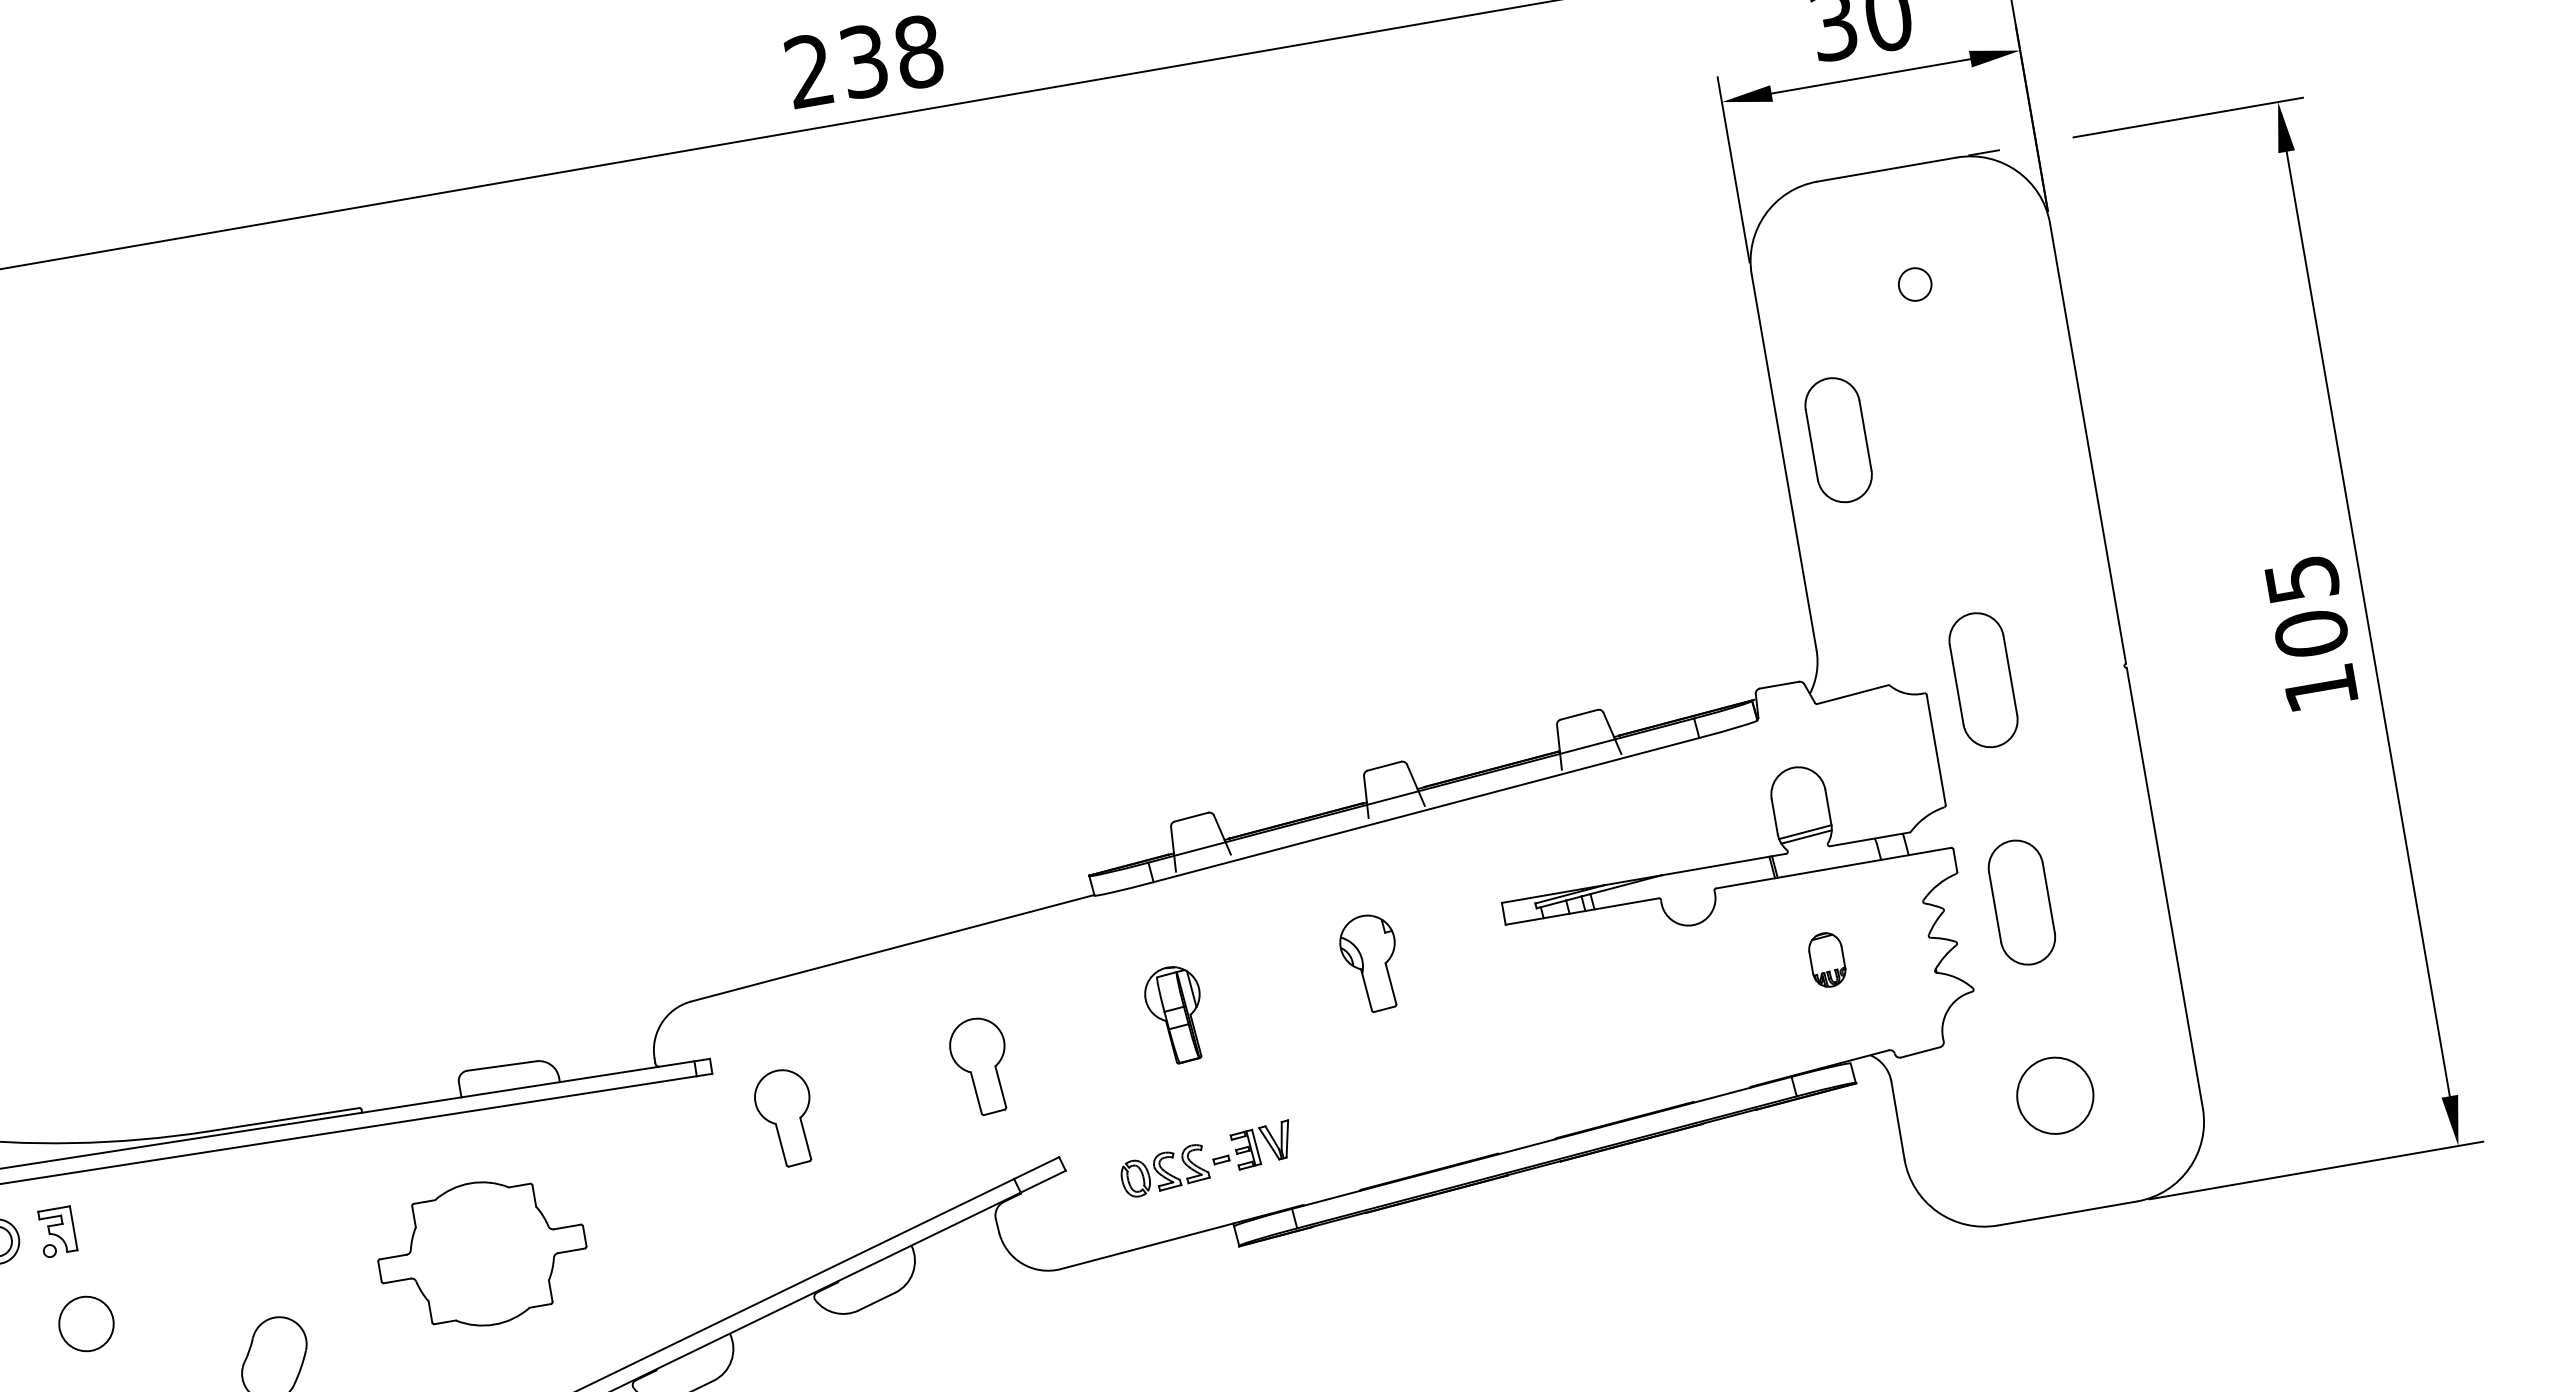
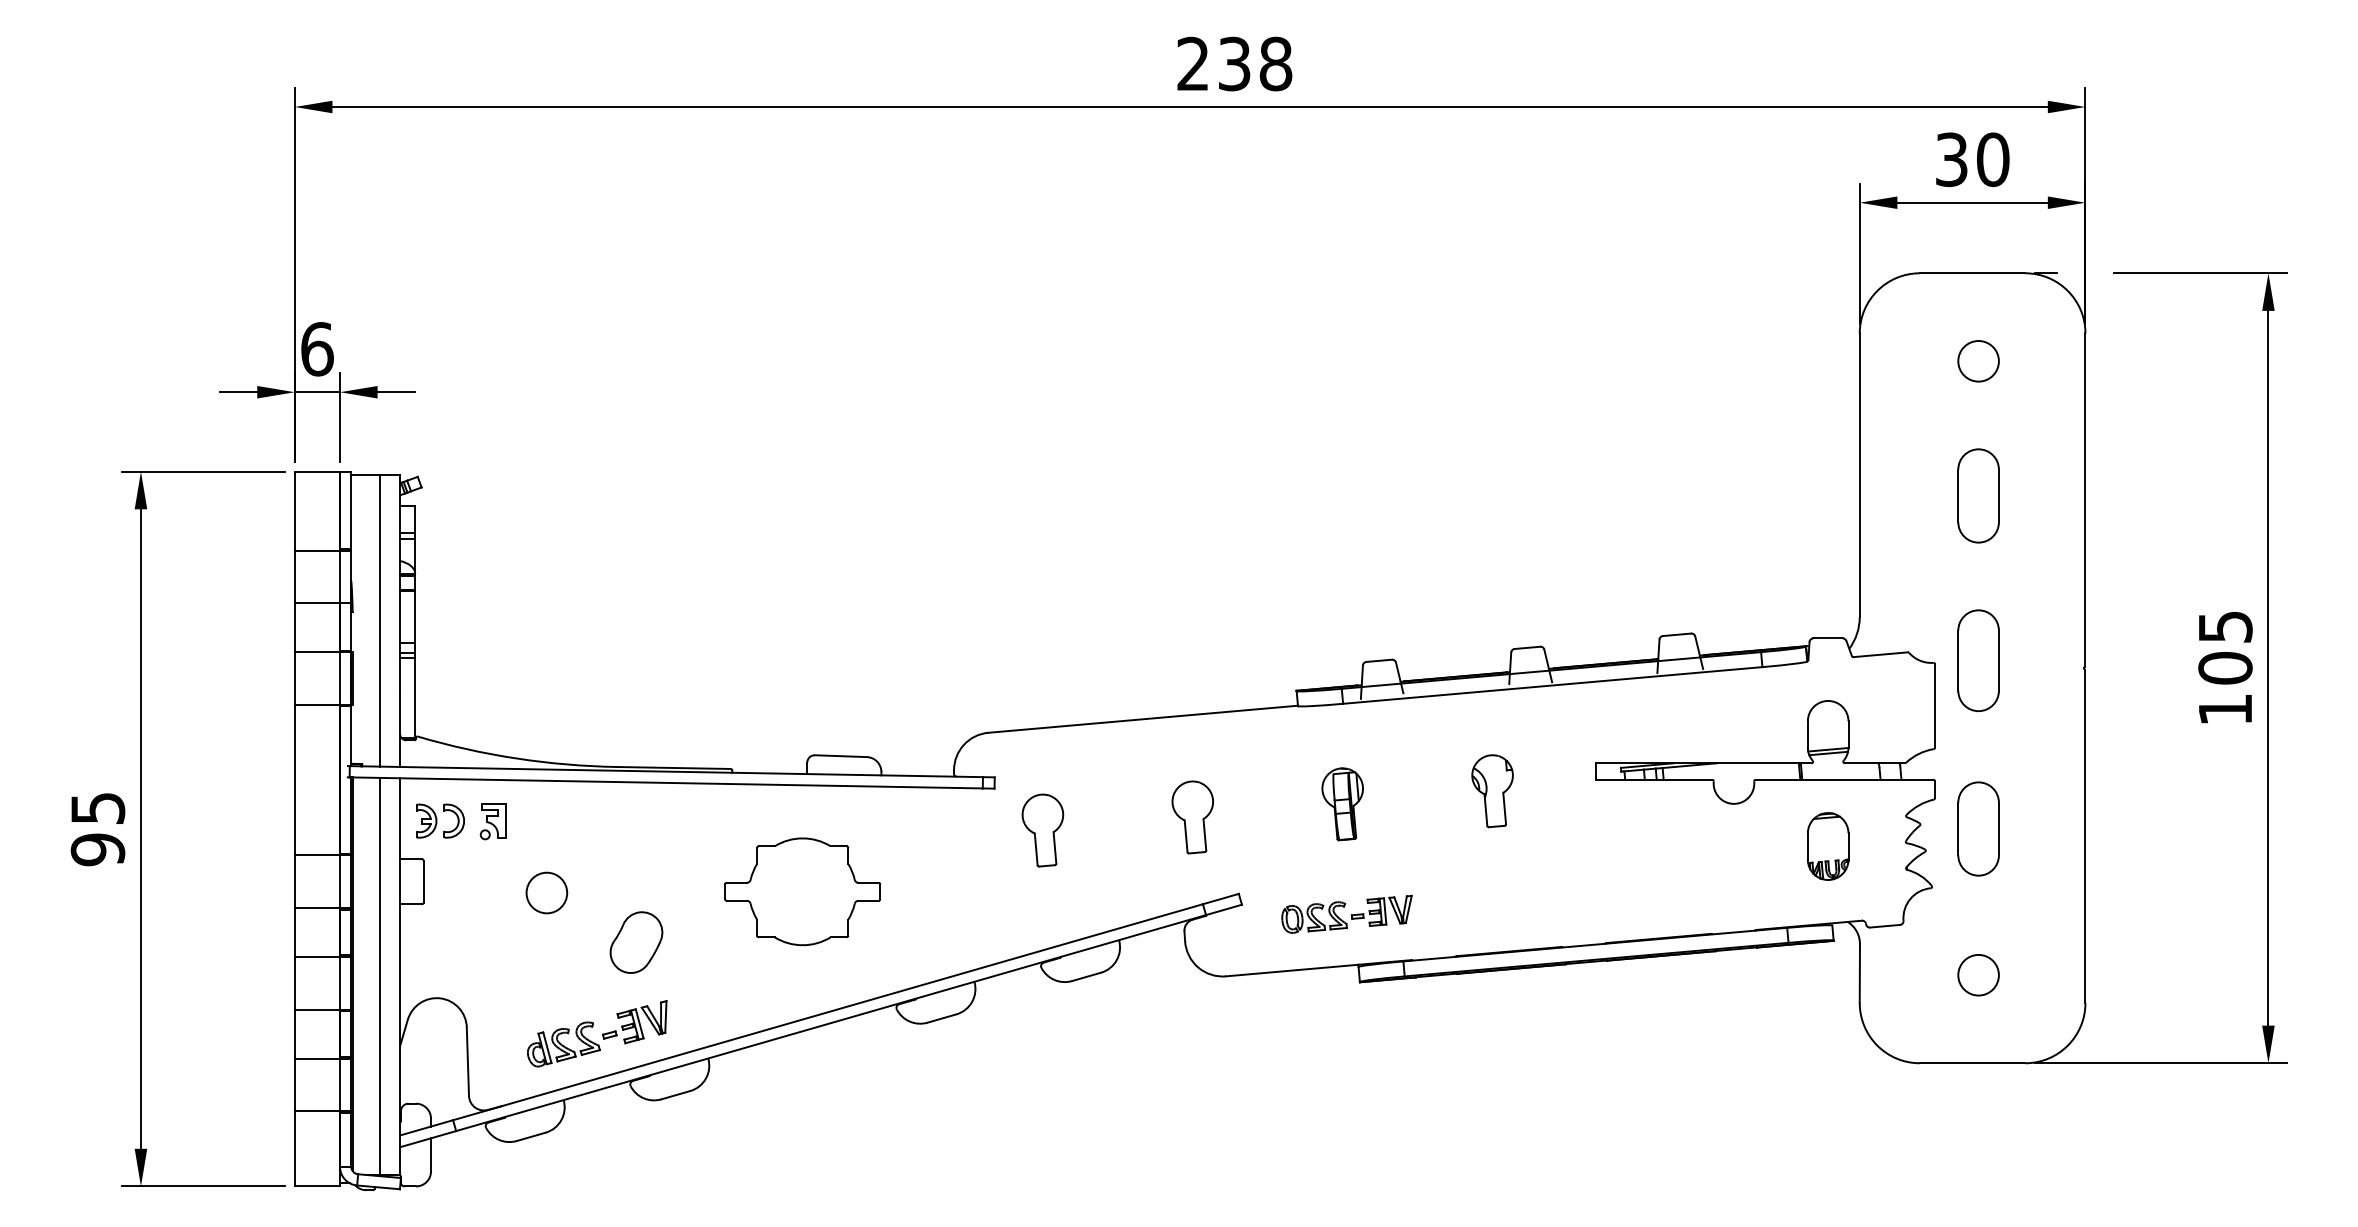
circle: (1915, 284) -> (1978, 361), size x1.67
part: (1838, 439) -> (1978, 495), moved
part: (1827, 959) -> (1828, 846), size x1.67
circle: (2054, 1094) -> (1978, 974), size x0.71
circle: (85, 1323) -> (546, 892), moved

